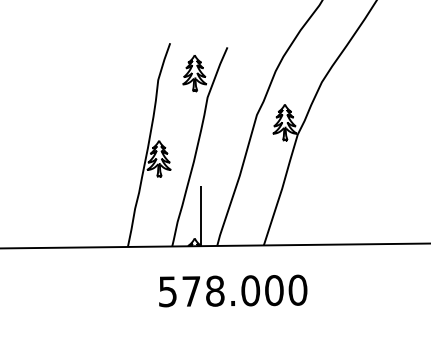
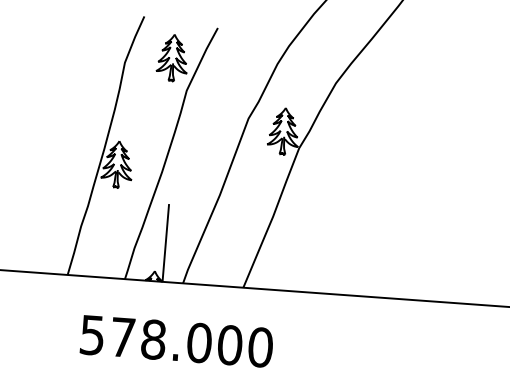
text: (233, 290) -> (177, 340), moved

